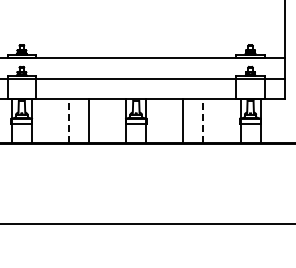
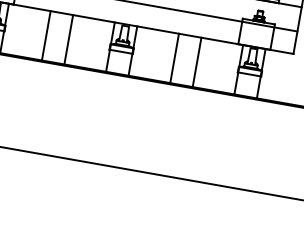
line: (69, 121) -> (46, 36), dashed -> solid
line: (203, 121) -> (197, 62), dashed -> solid

